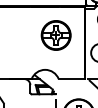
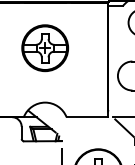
part: (55, 35) -> (44, 48), moved

